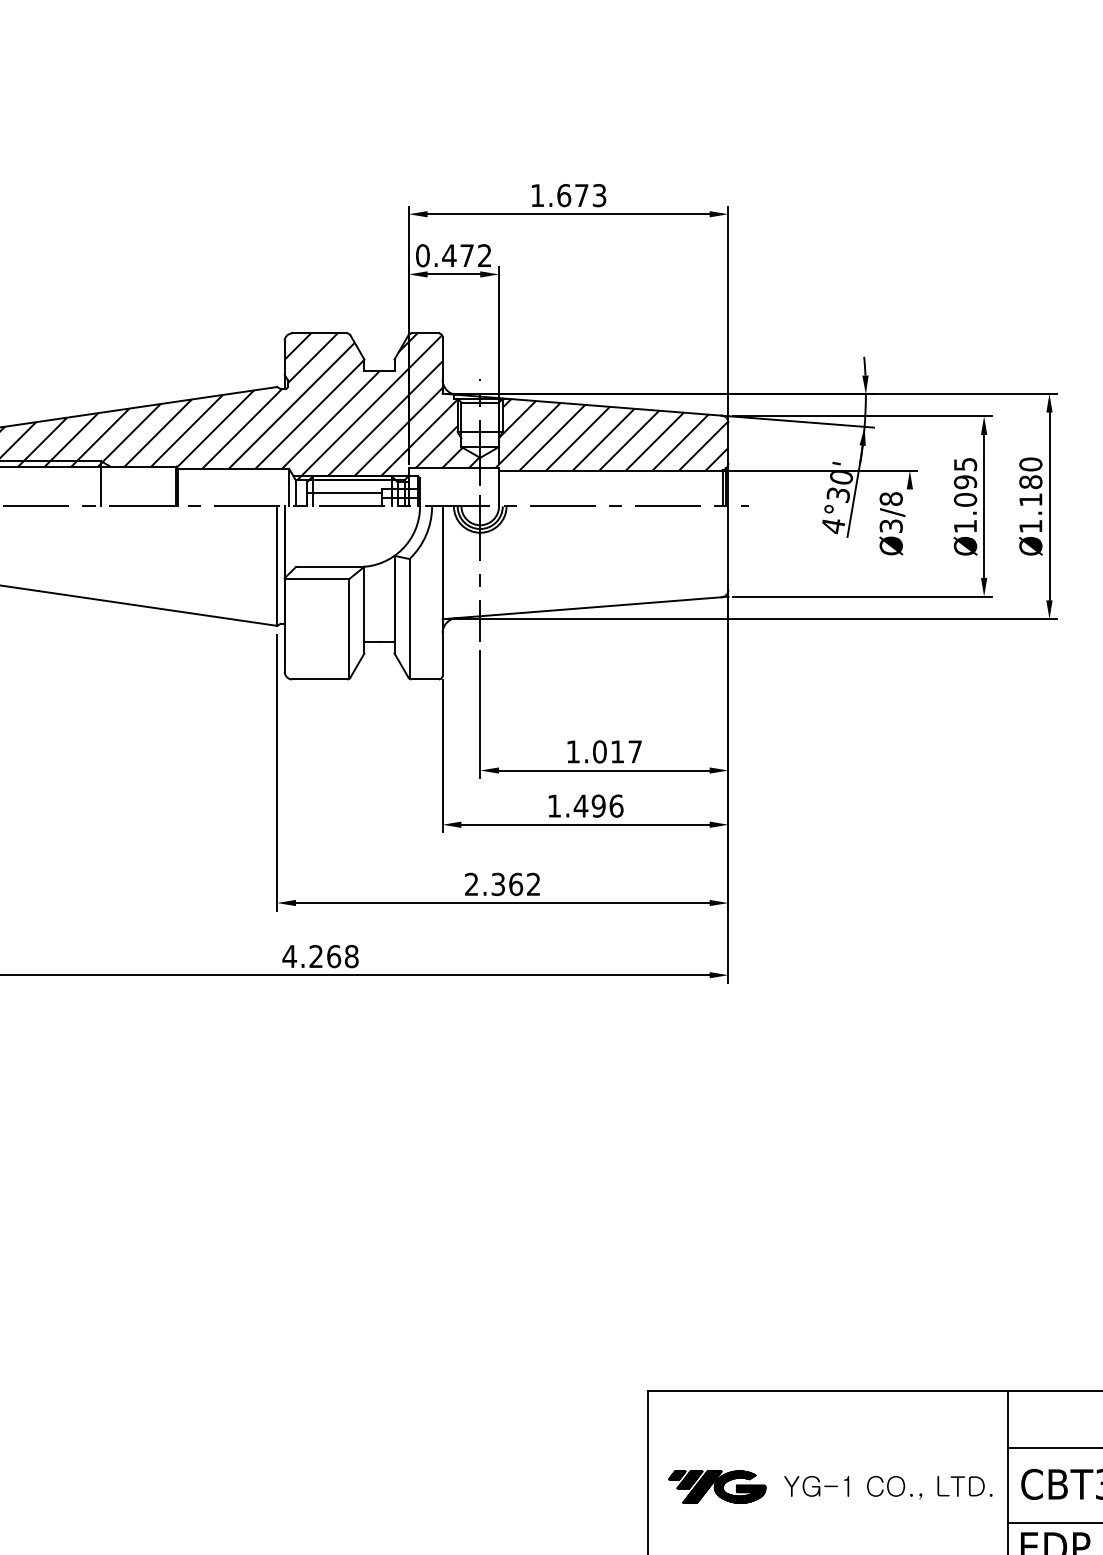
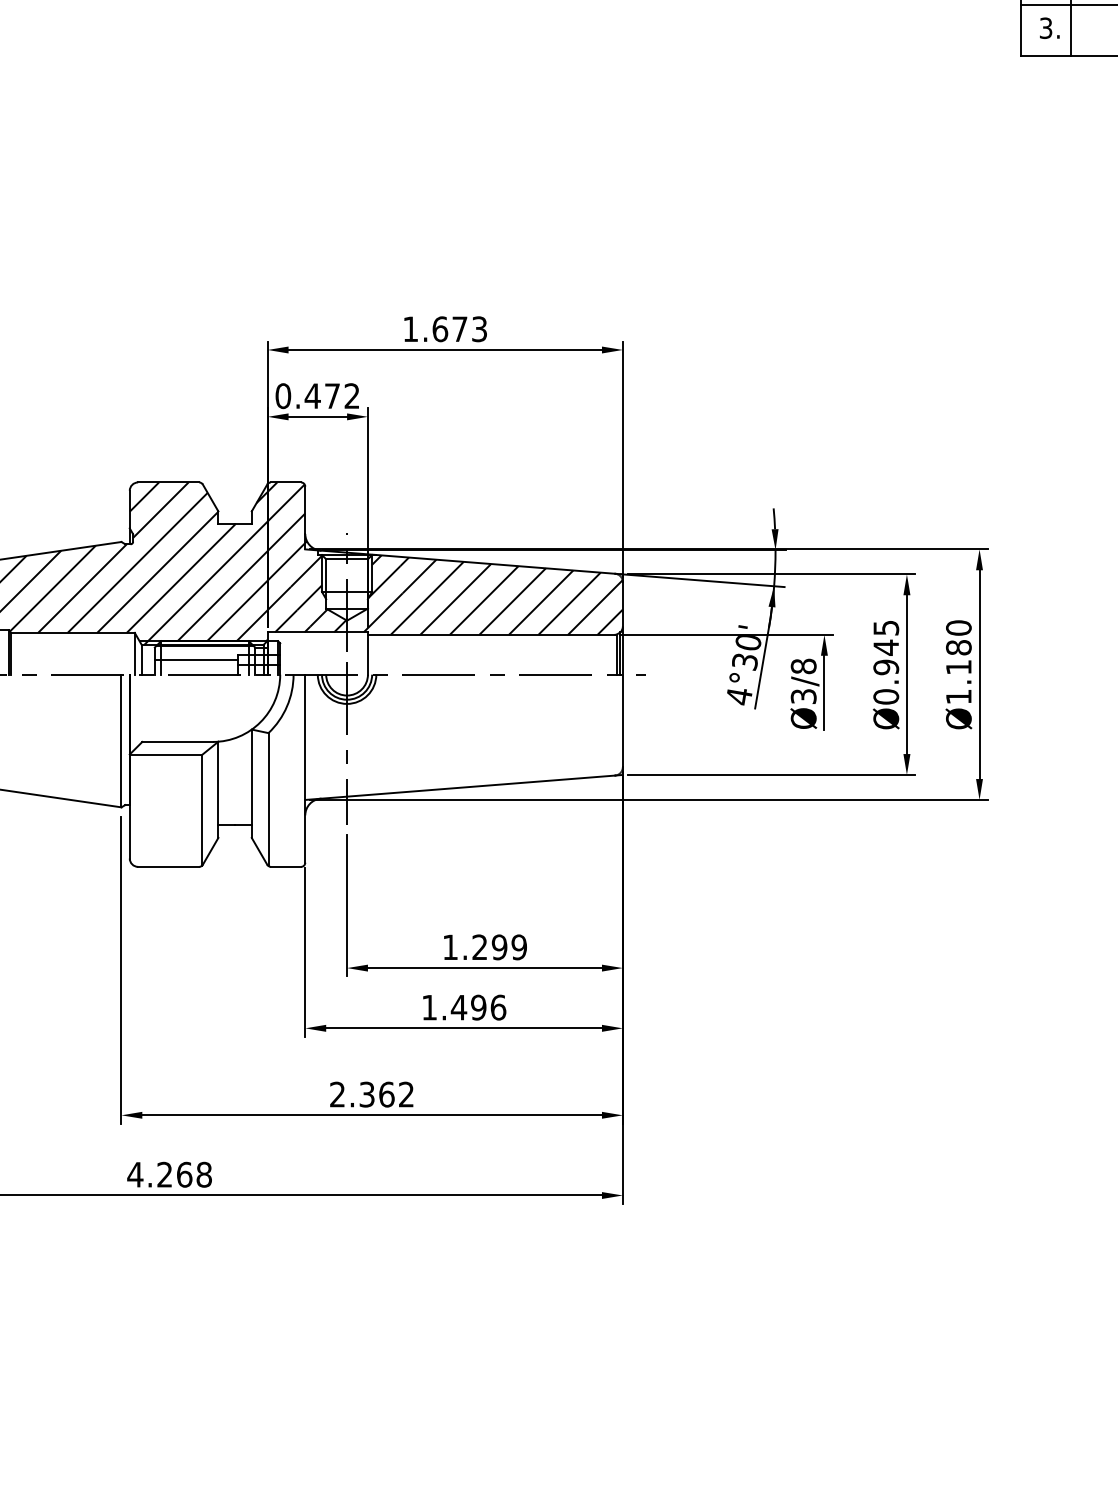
text: (965, 504) -> (886, 672), Ø1.095 -> Ø0.945
line: (909, 522) -> (824, 692), added
text: (617, 751) -> (499, 946), 1.017 -> 1.299

